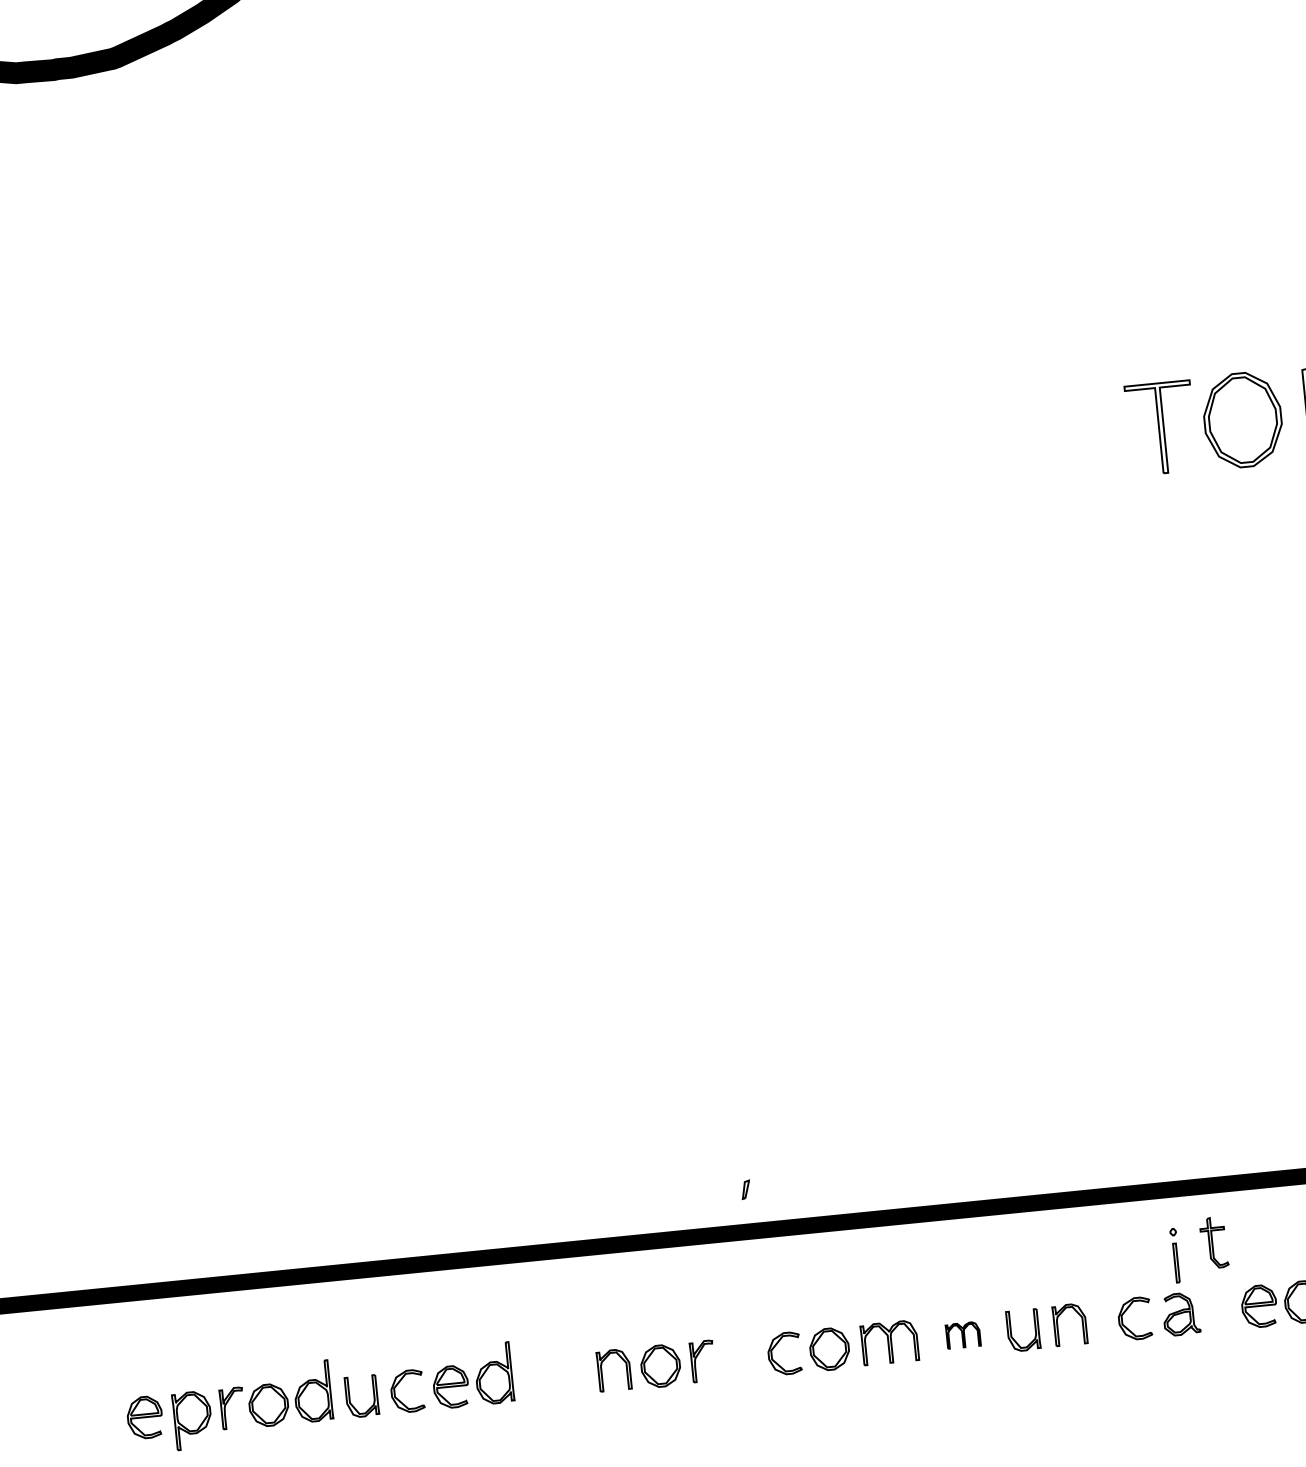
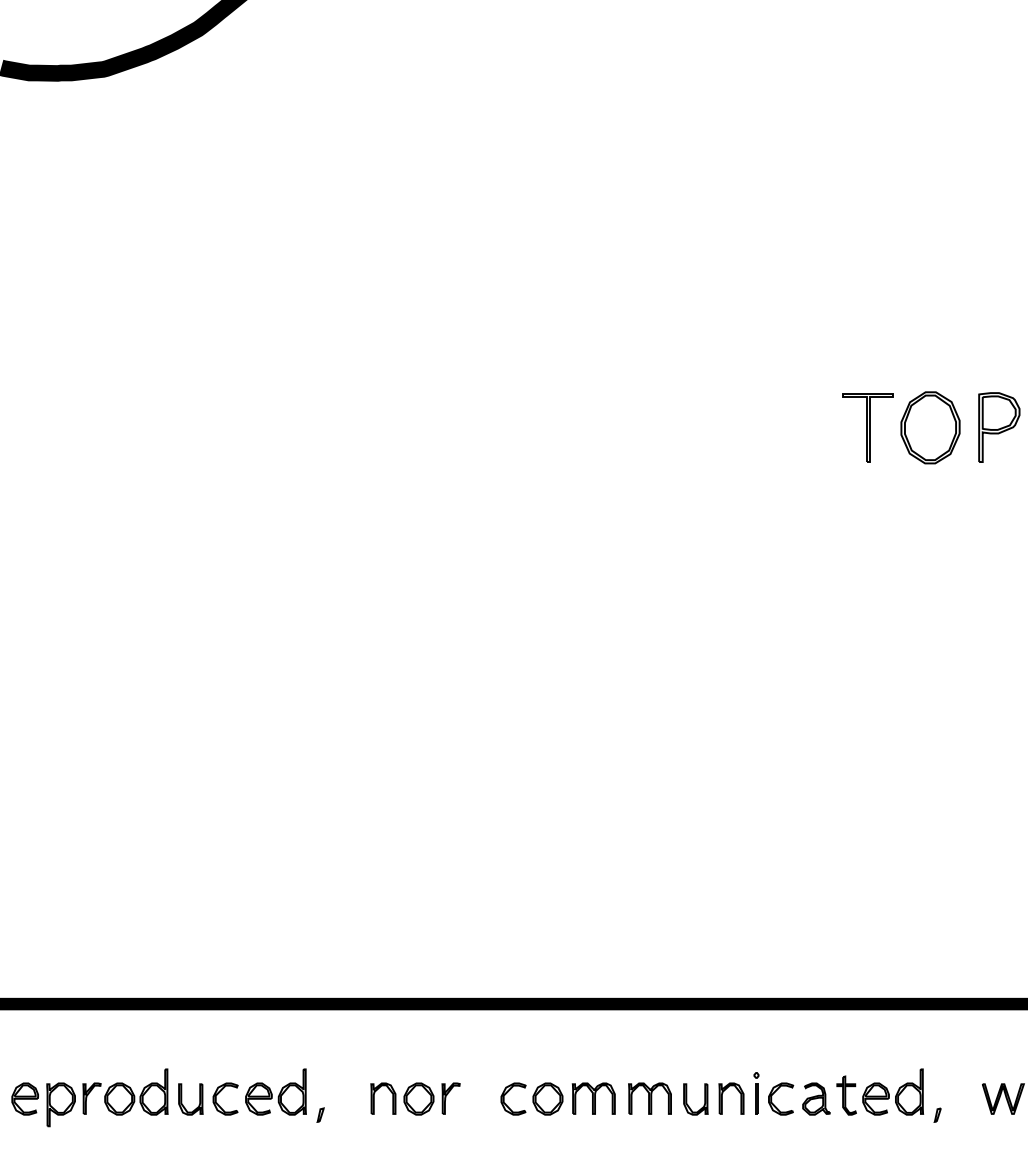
part: (745, 1188) -> (320, 1114), moved
part: (1213, 1242) -> (846, 1095), moved
part: (1175, 1255) -> (756, 1093), moved
part: (962, 1335) -> (649, 1098), size x1.67

